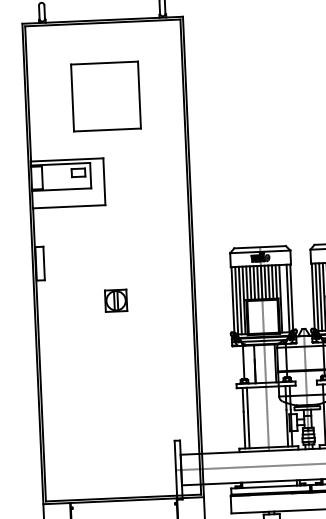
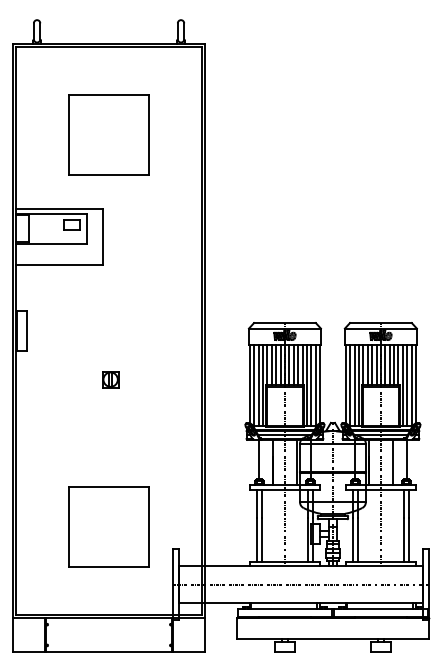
line: (284, 298) -> (311, 385), added
part: (116, 300) -> (110, 379), size x0.62
part: (119, 423) -> (108, 526), added

